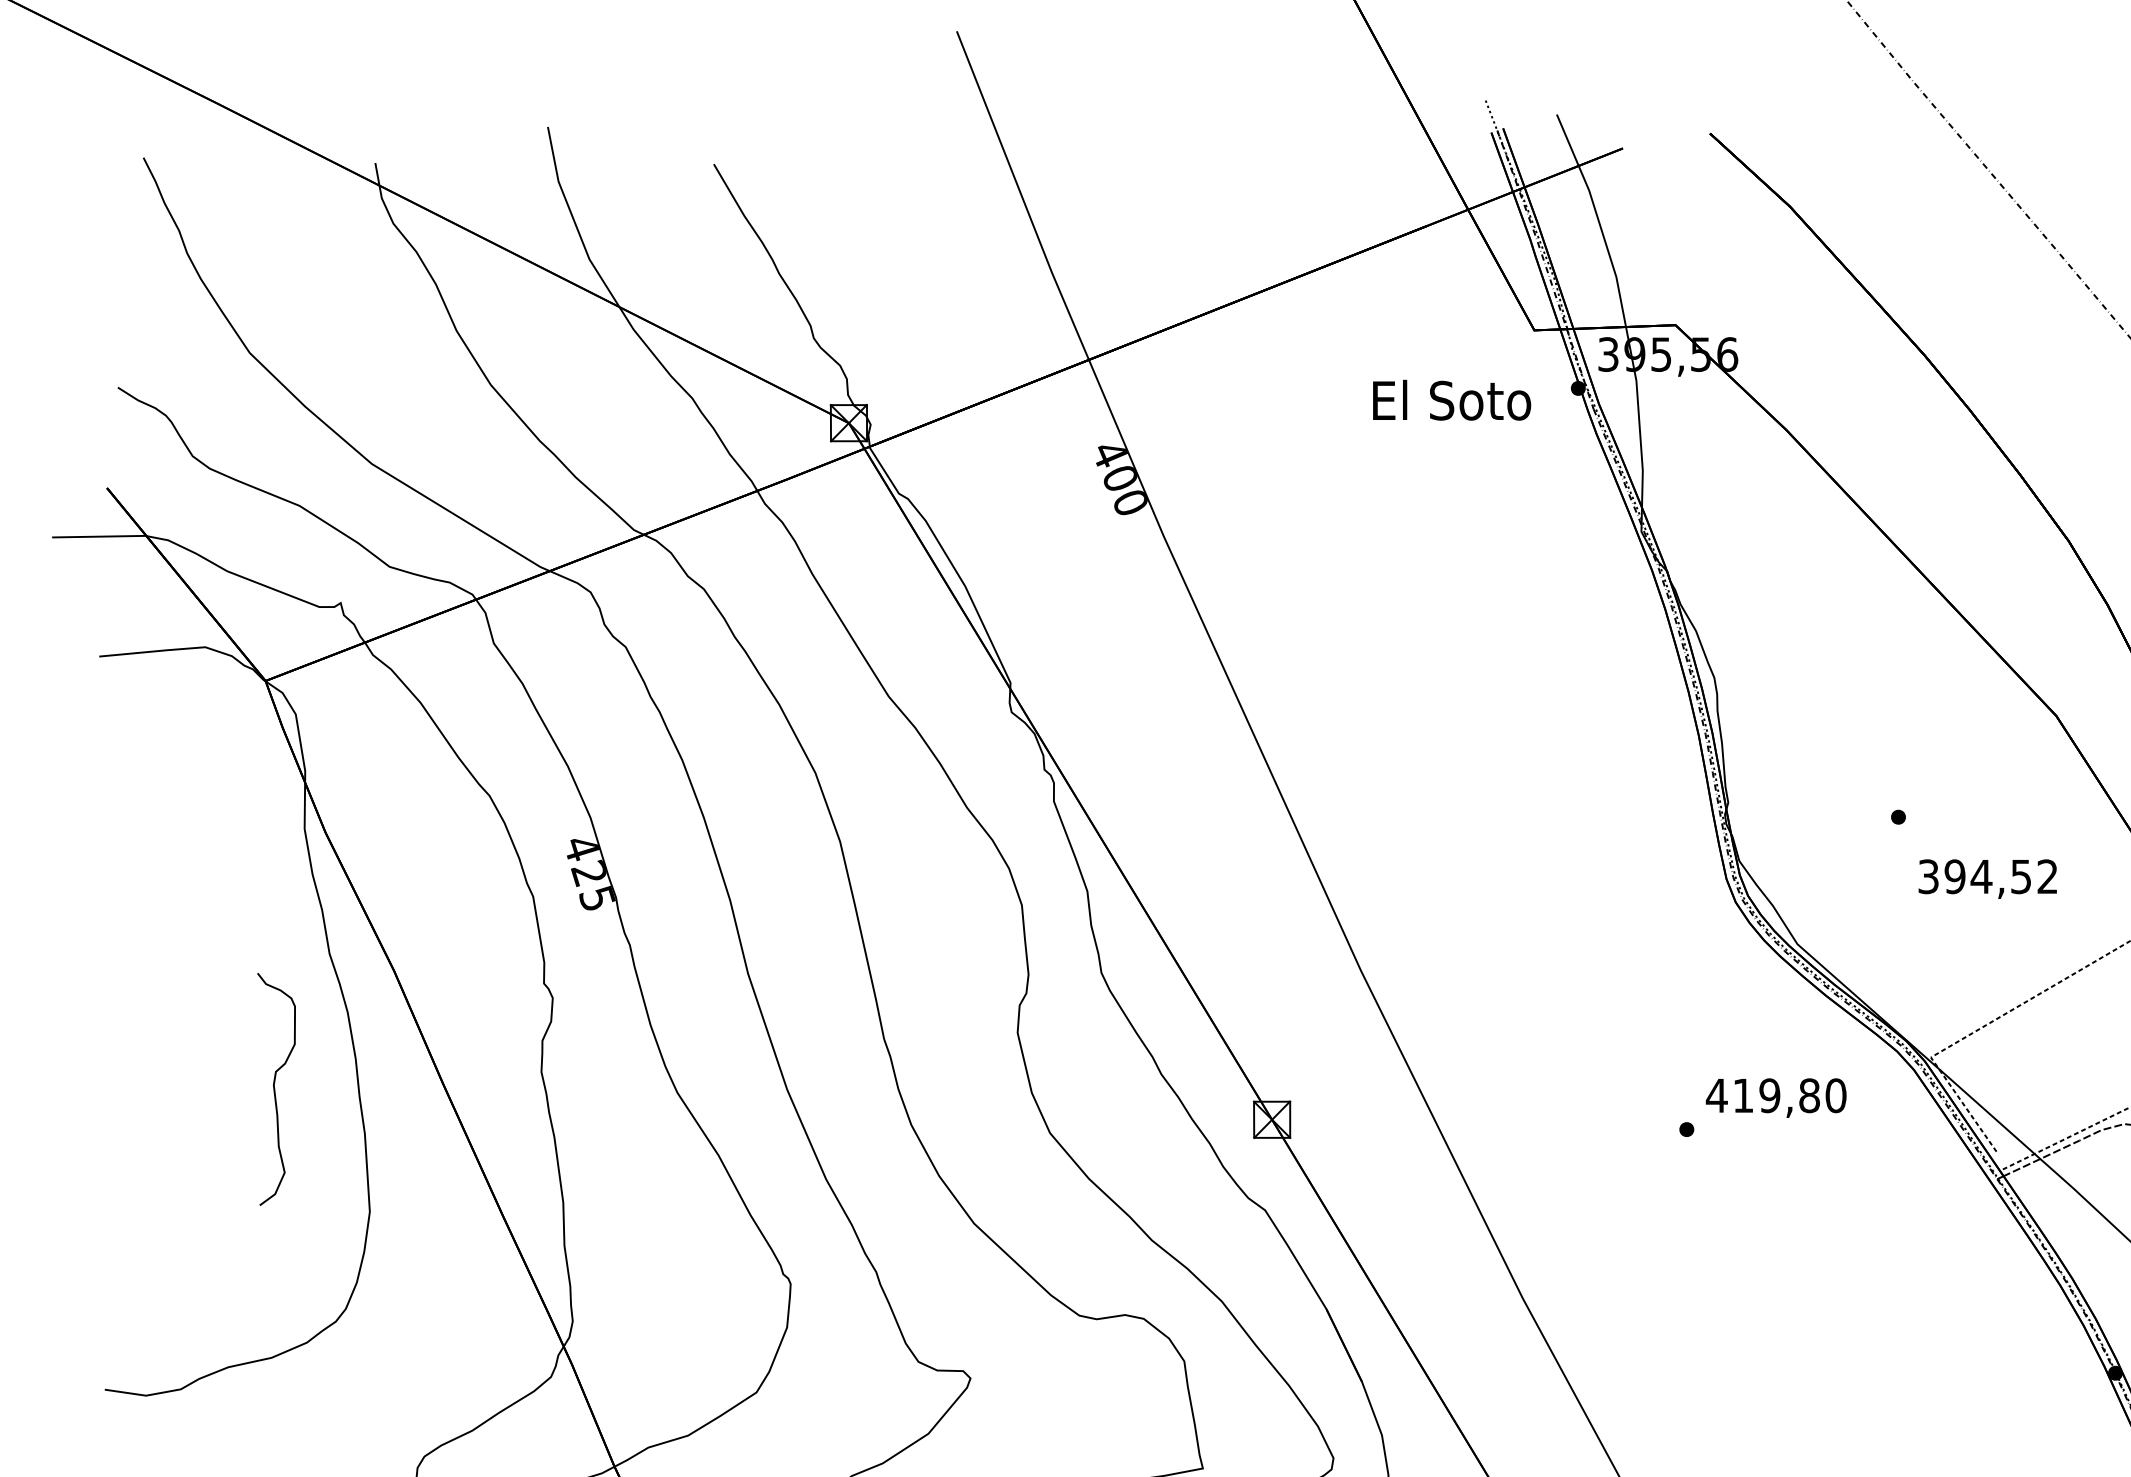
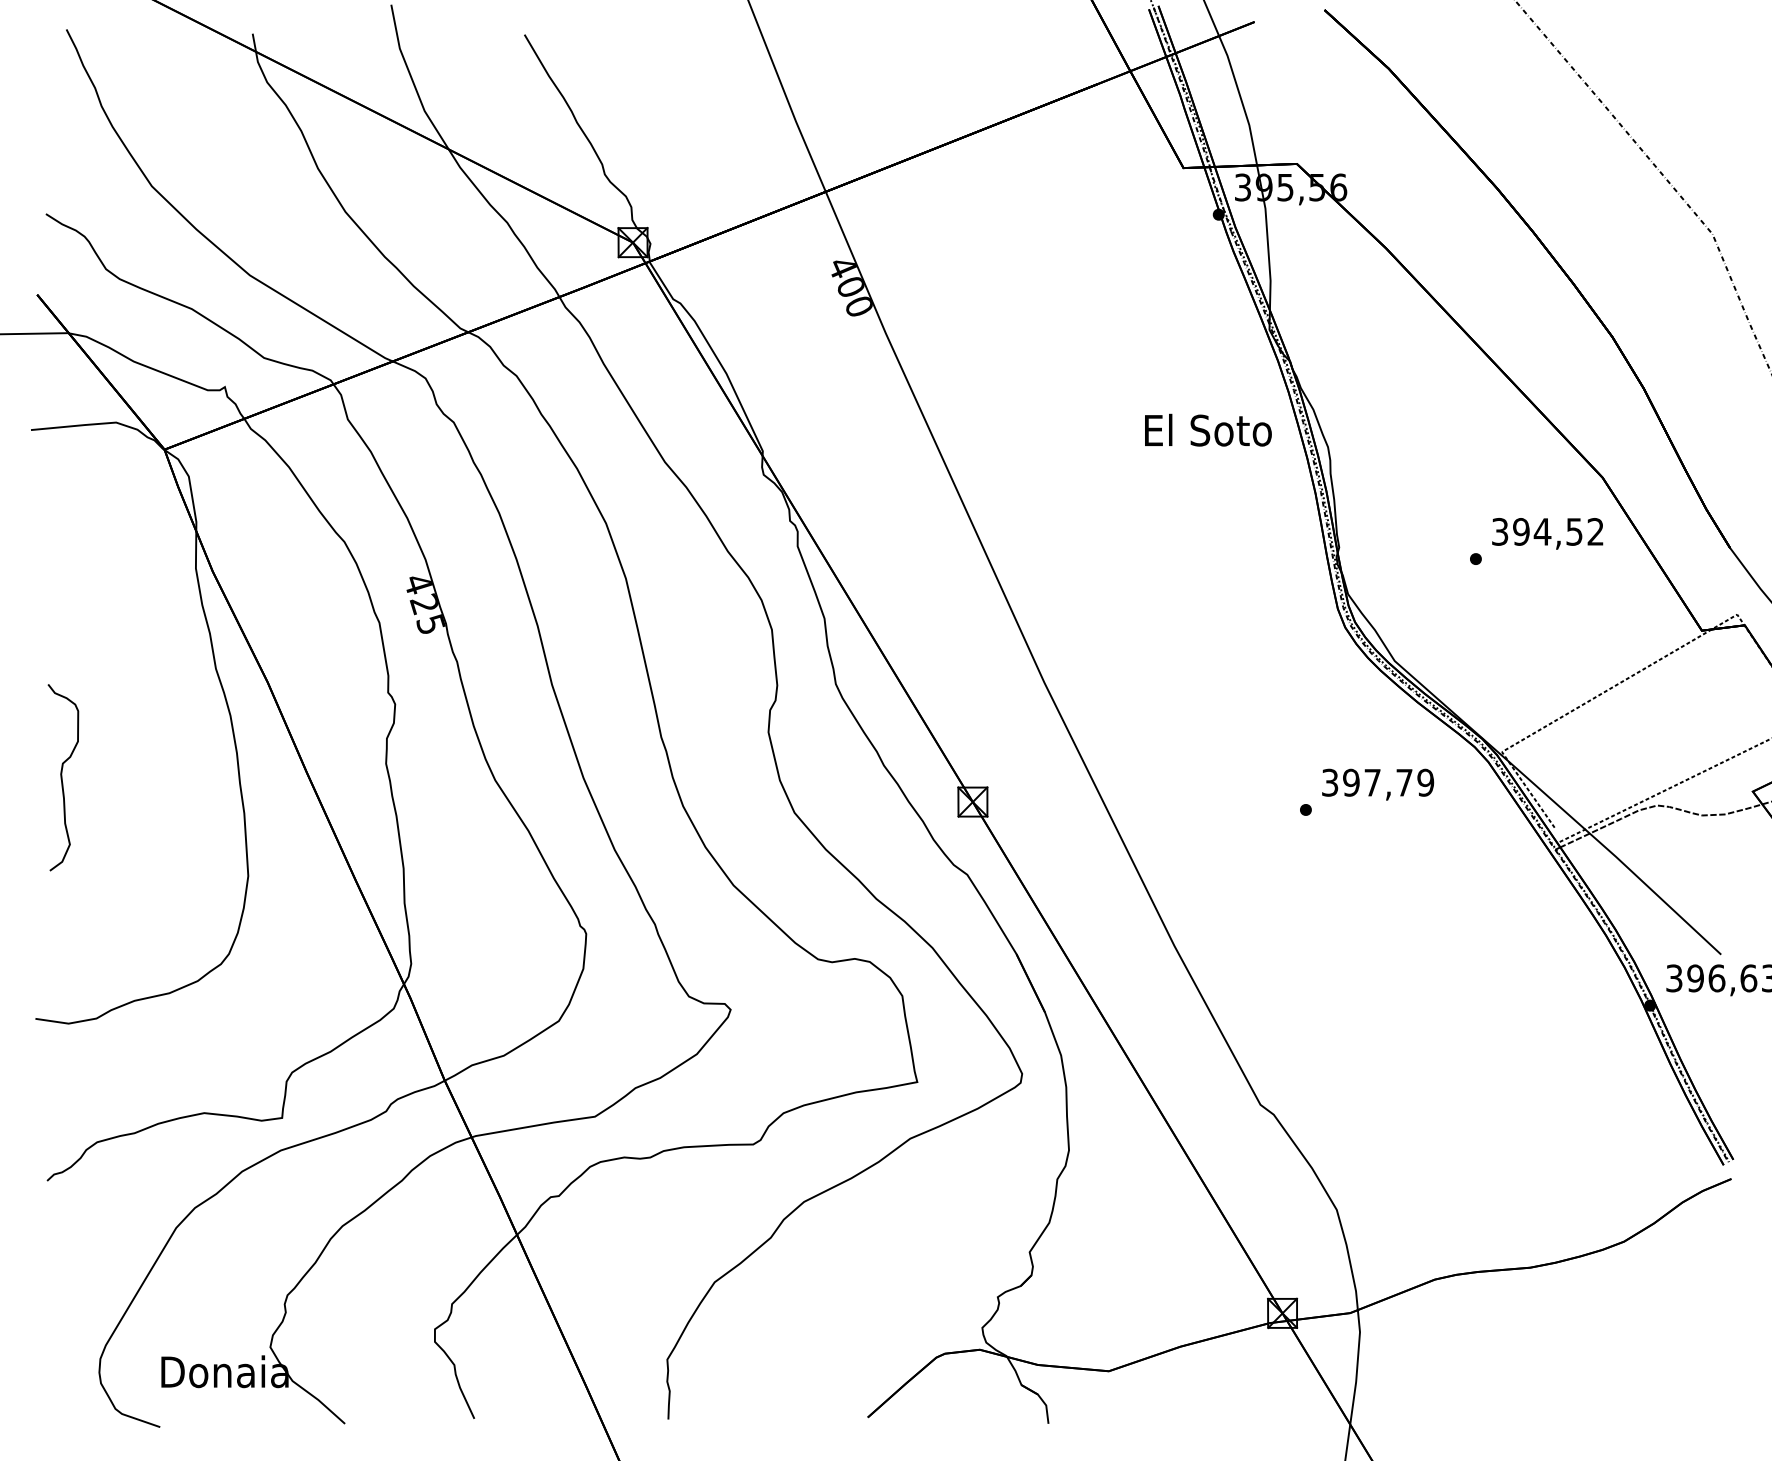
text: (1452, 399) -> (1208, 429), moved
text: (1987, 878) -> (1547, 533), moved
curve: (275, 1089) -> (62, 777), moved
text: (1775, 1095) -> (1377, 782), 419,80 -> 397,79

